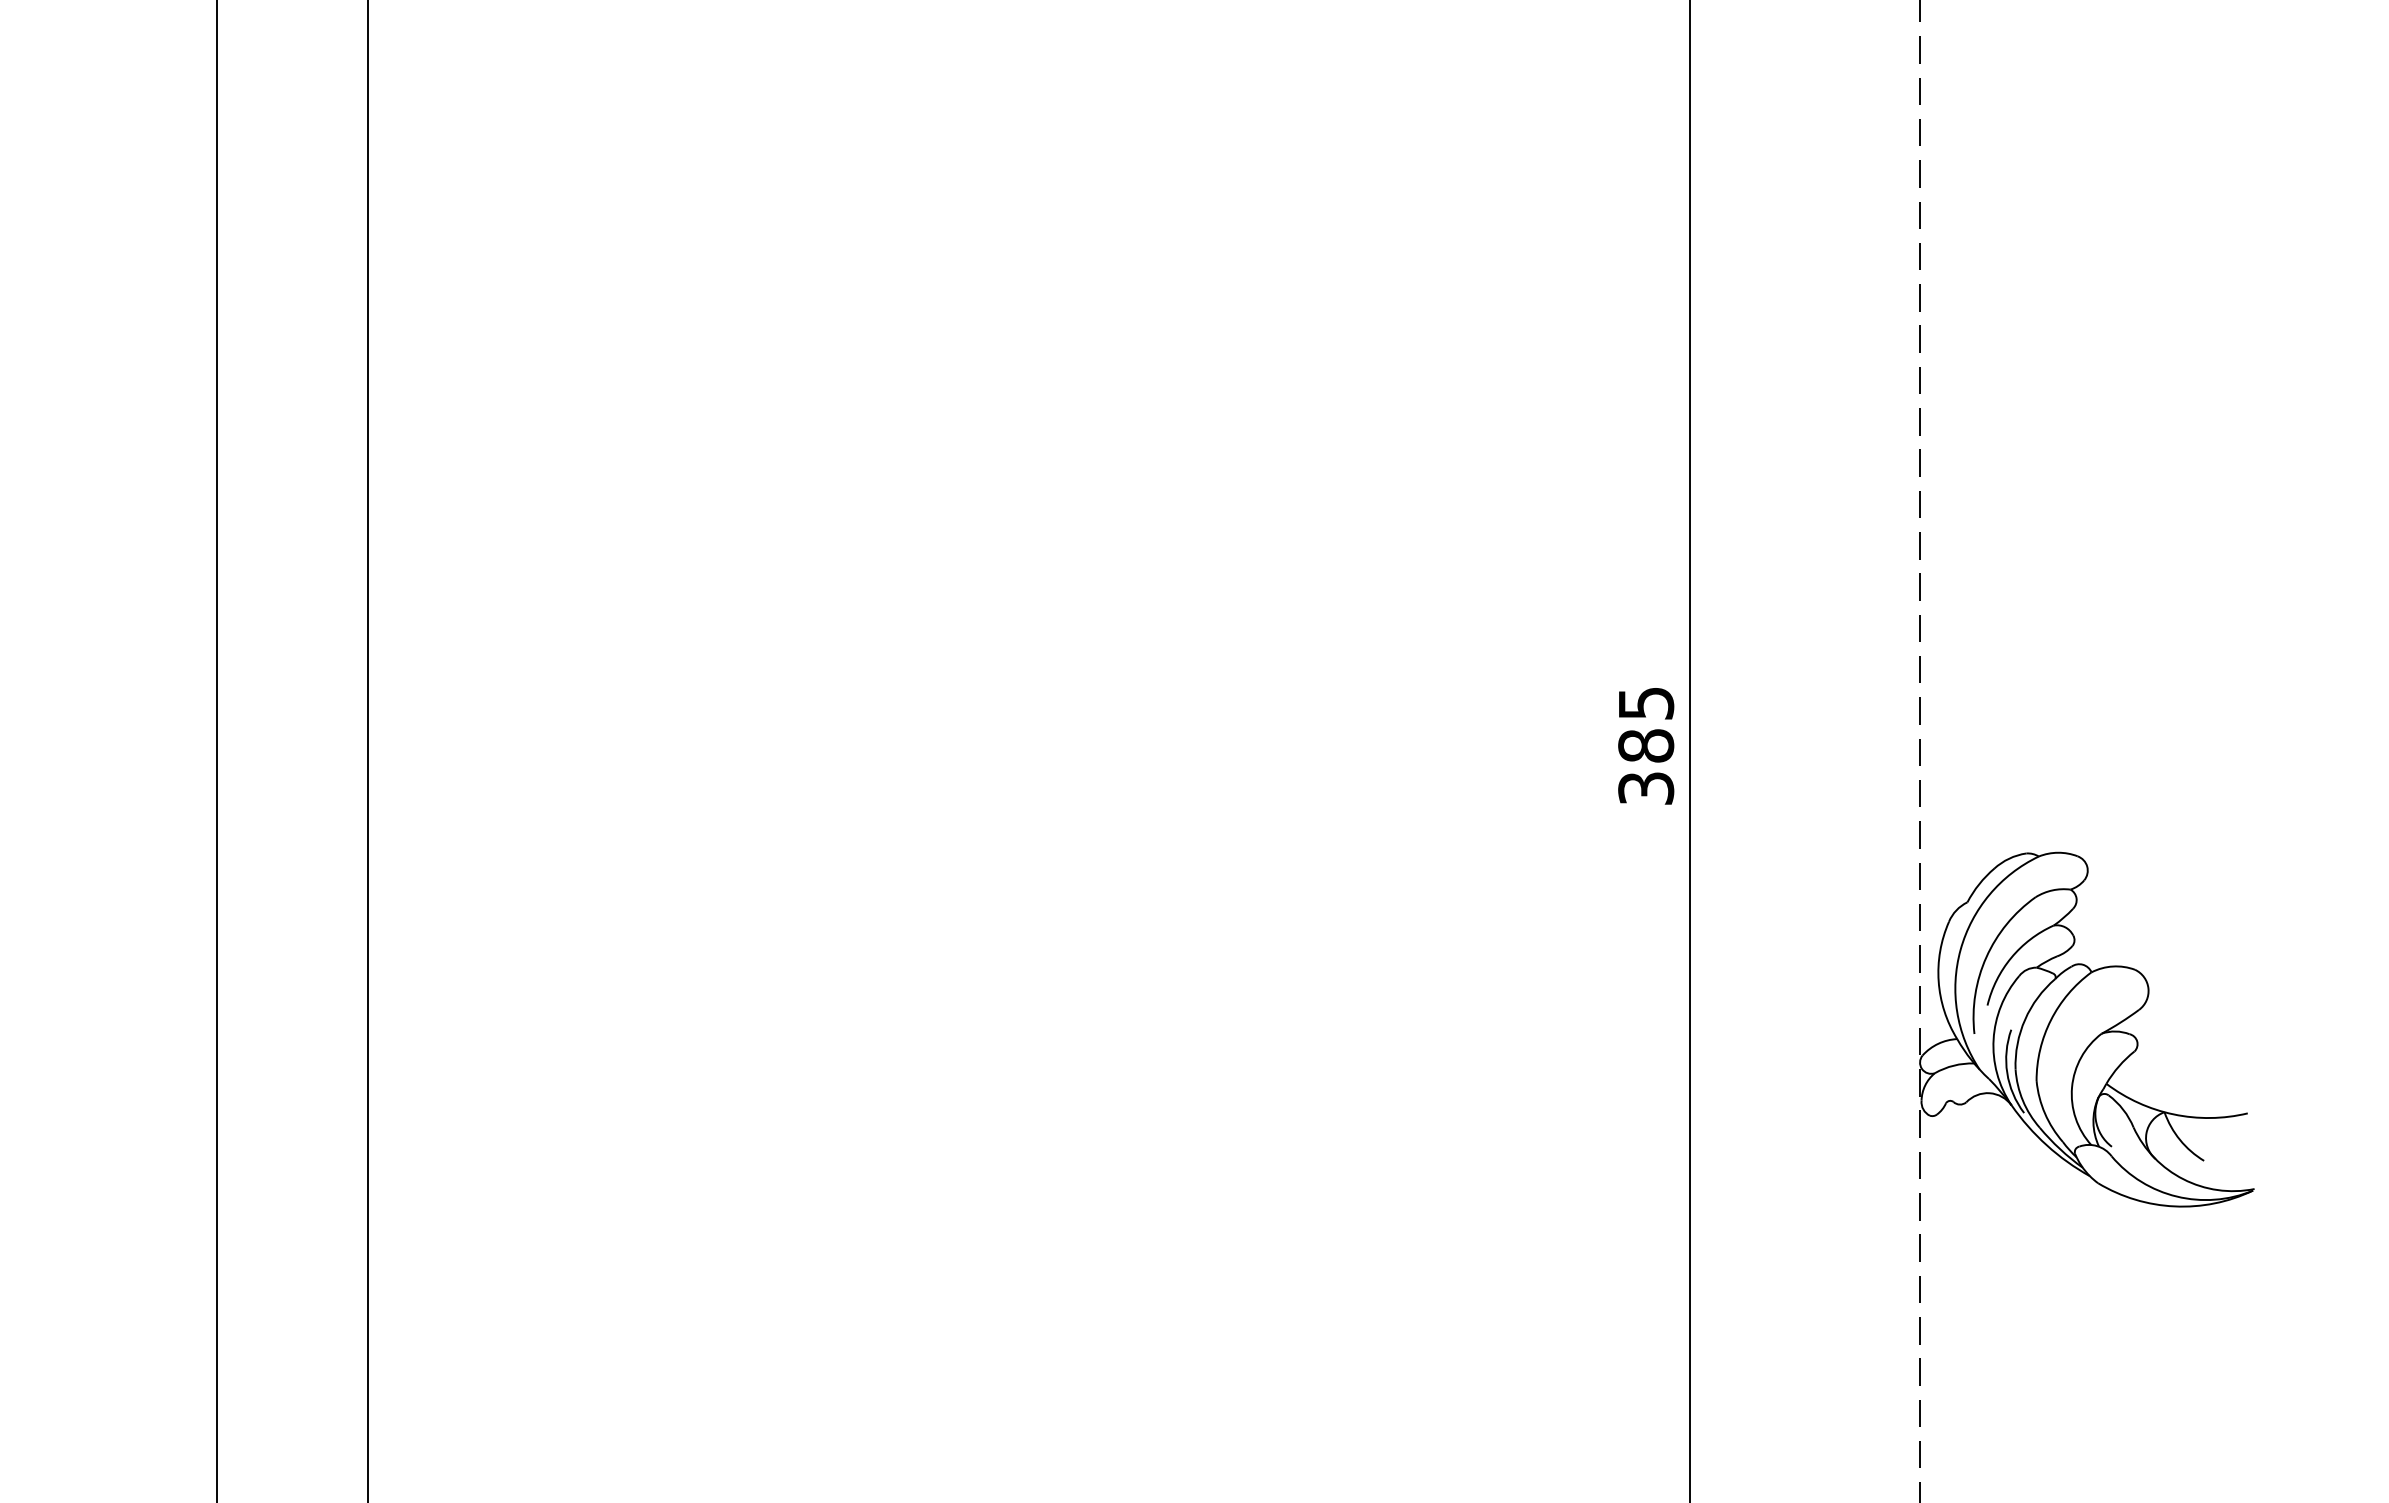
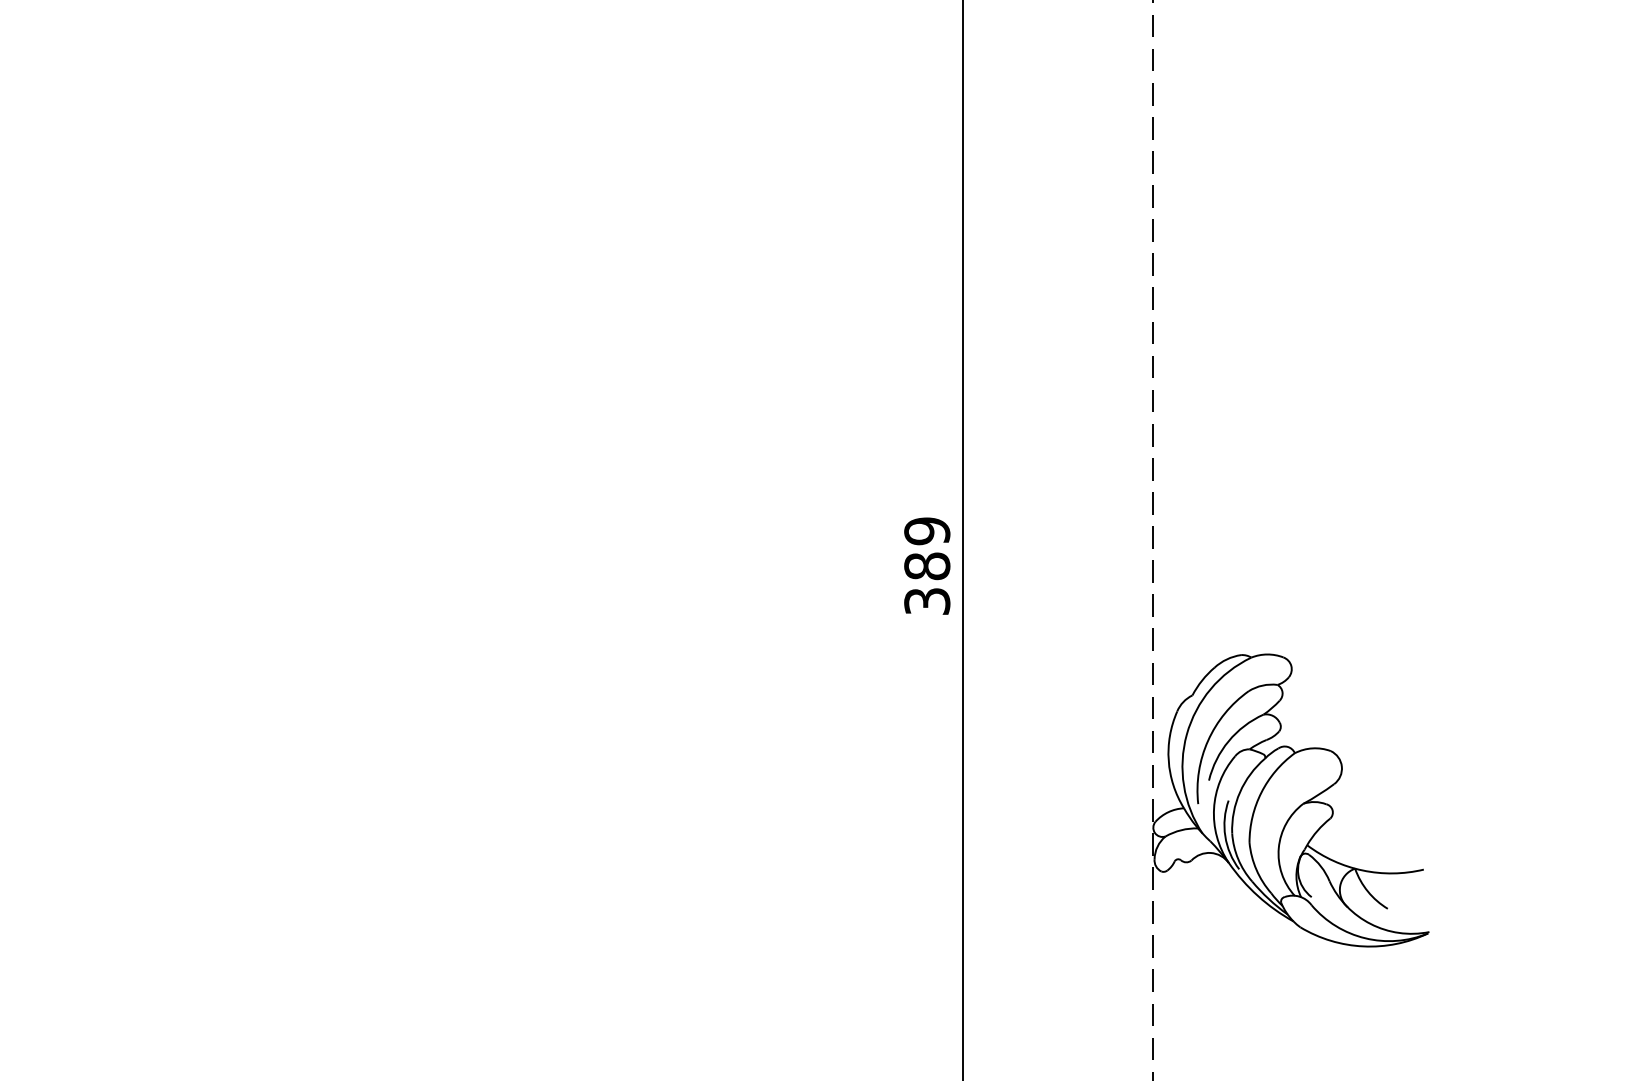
text: (1646, 703) -> (927, 531), 385 -> 389

